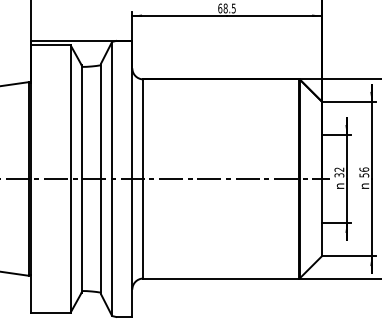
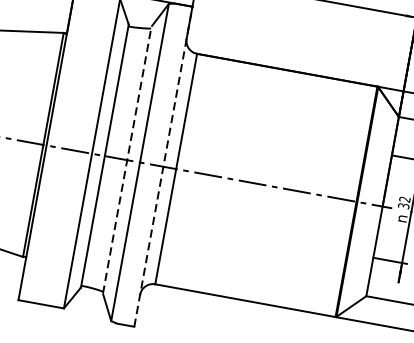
line: (101, 178) -> (127, 159), solid -> dashed
line: (132, 178) -> (163, 166), solid -> dashed

